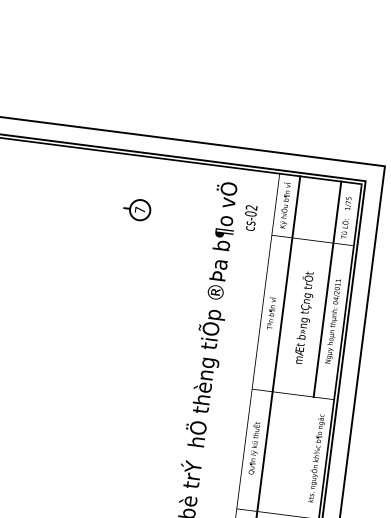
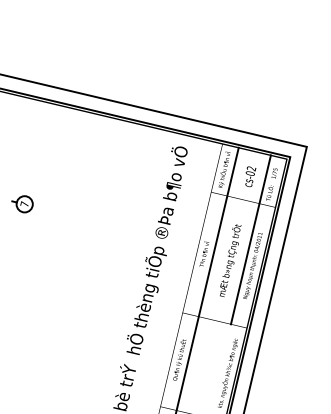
part: (137, 210) -> (22, 204), moved
text: (251, 217) -> (250, 176), moved

